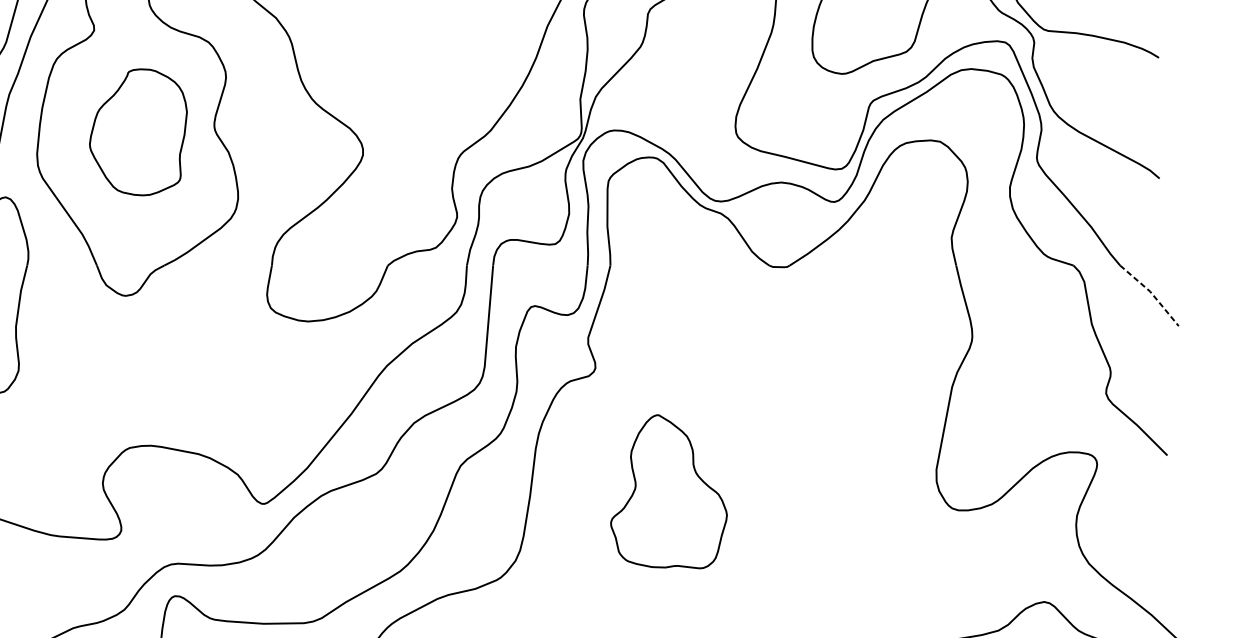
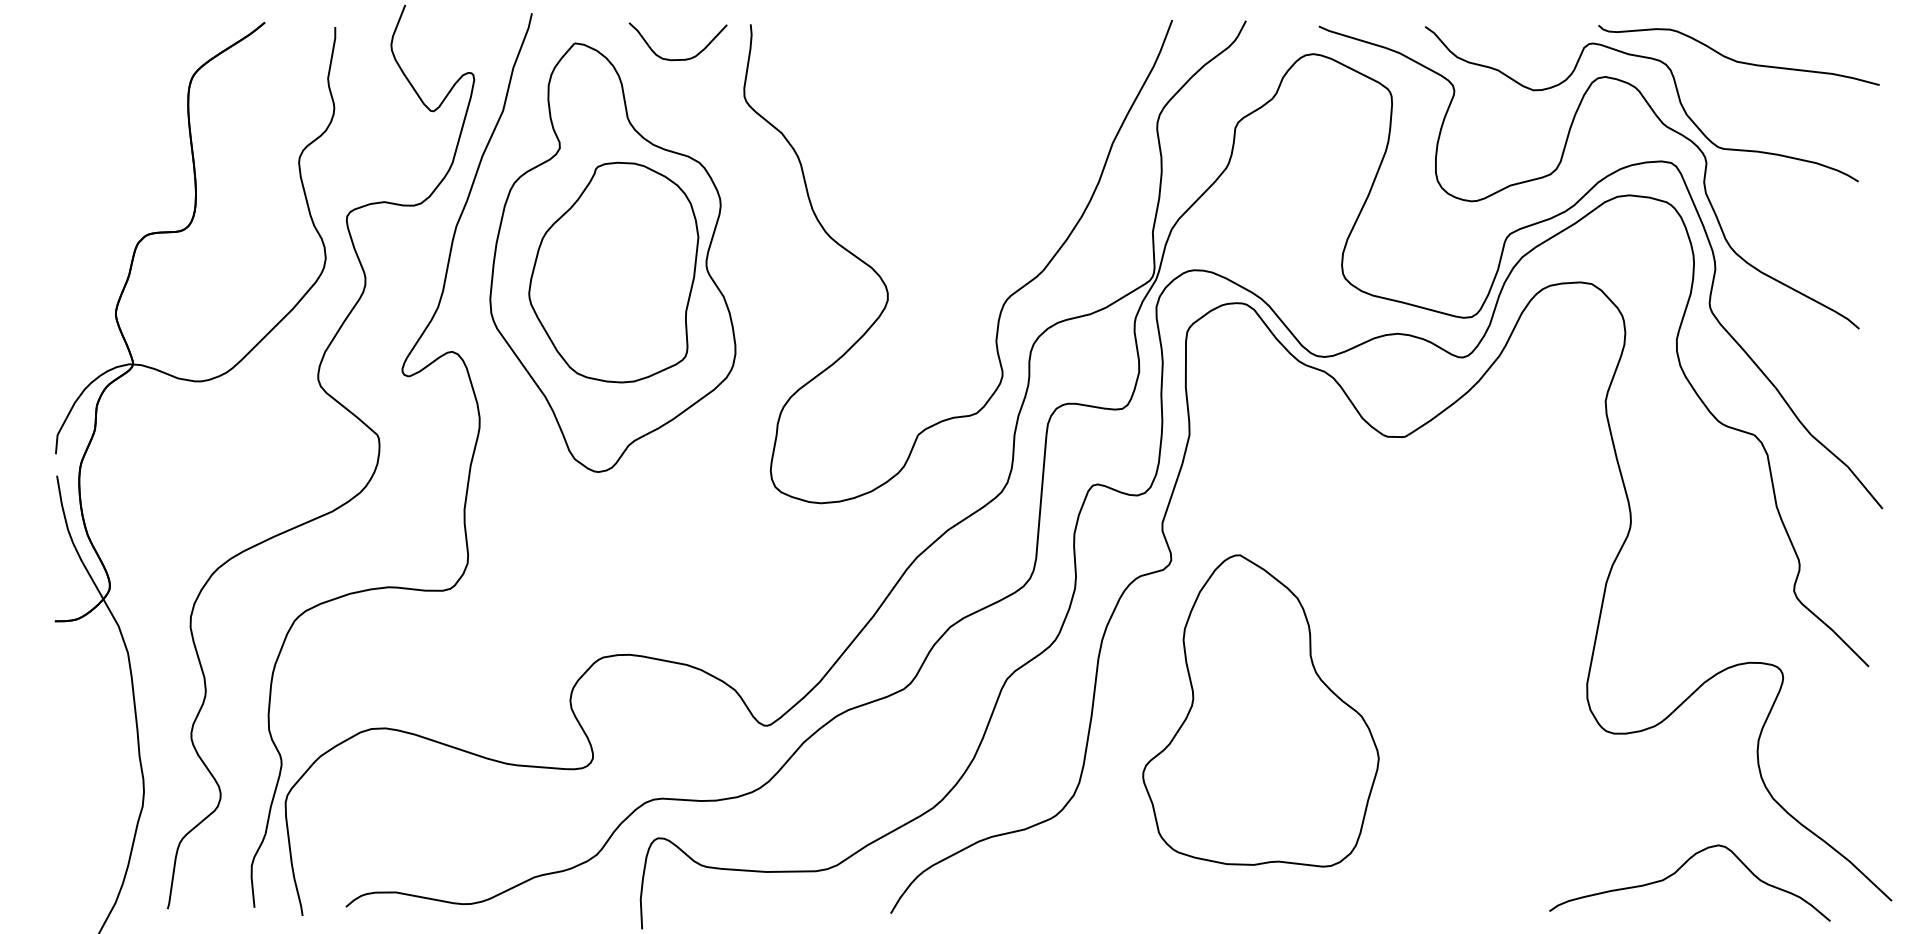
part: (138, 132) -> (613, 272), size x1.43
line: (1151, 293) -> (1849, 469), dashed -> solid
part: (668, 491) -> (1260, 710), size x1.67

